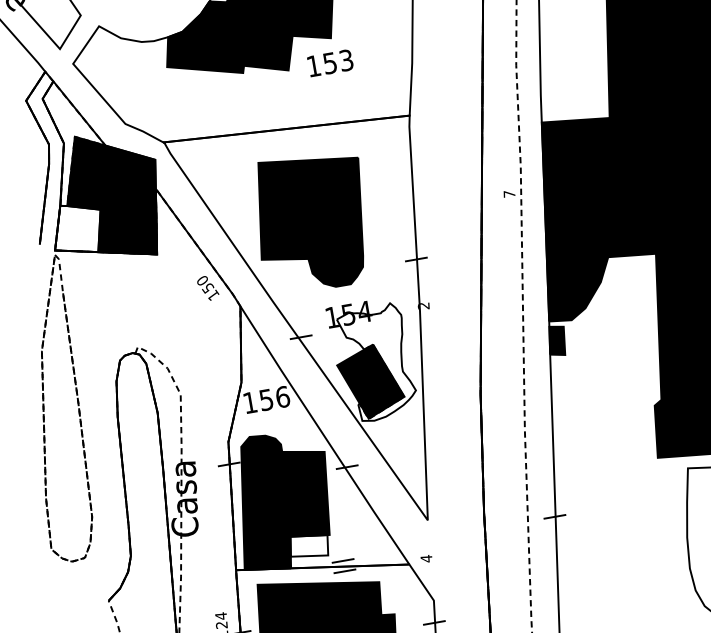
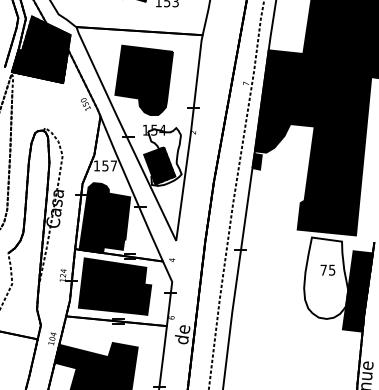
fill: (77, 227) -> (25, 62), added
text: (281, 396) -> (113, 165), 156 -> 157
fill: (307, 546) -> (113, 243), added

